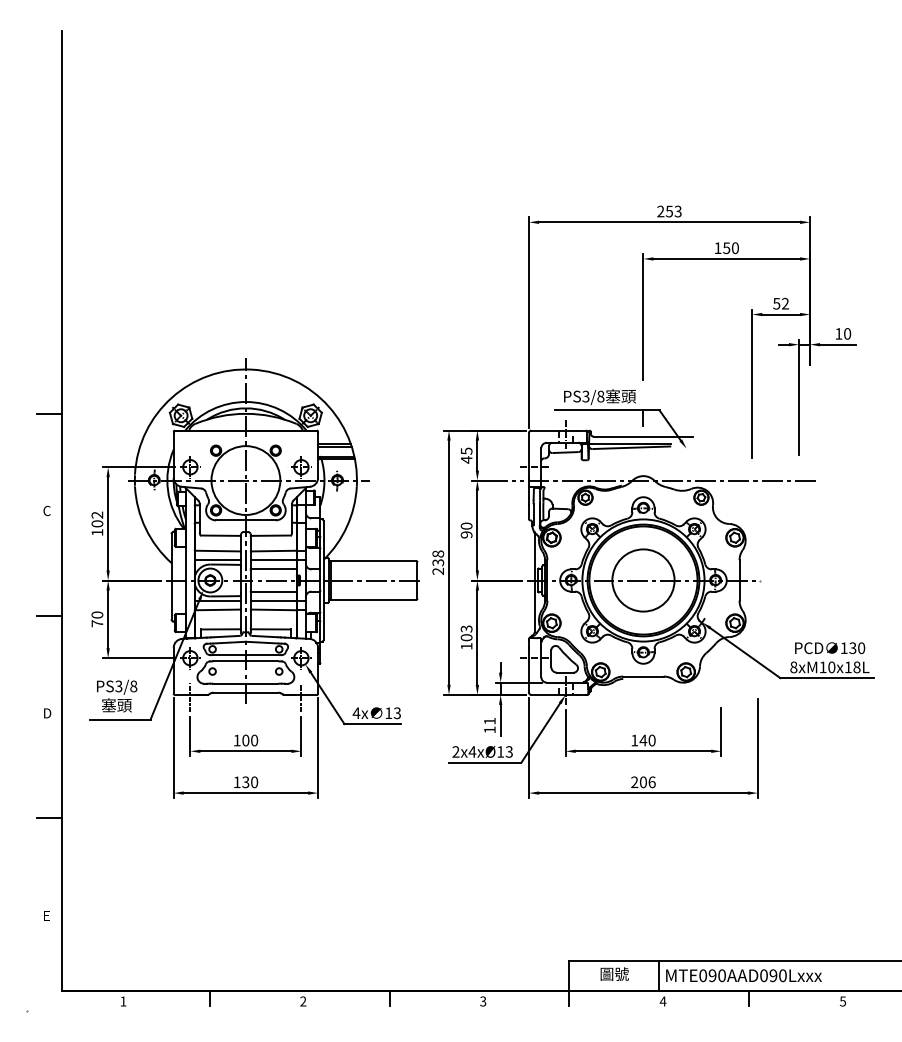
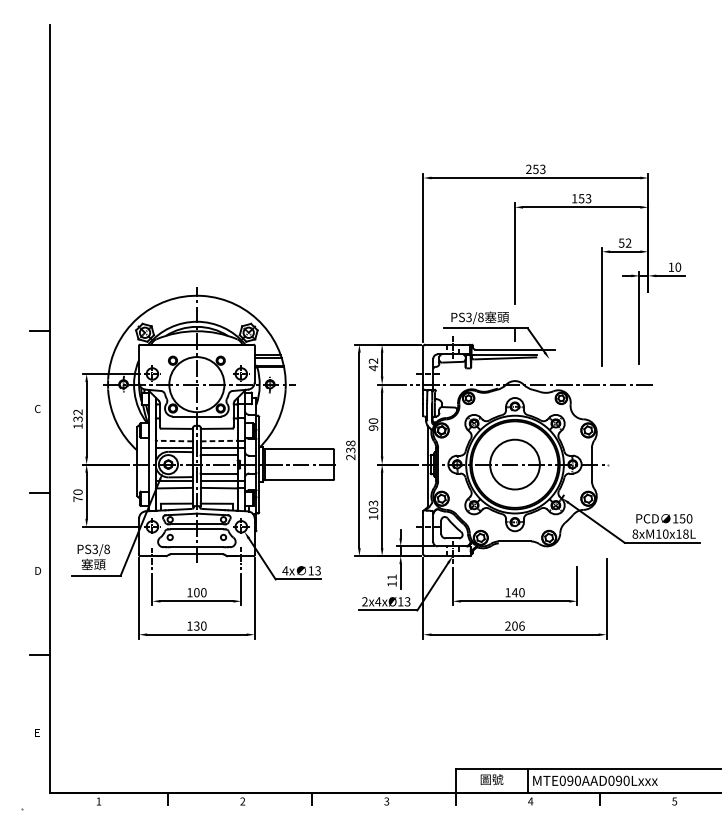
text: (734, 247) -> (587, 198), 150 -> 153
text: (466, 450) -> (373, 360), 45 -> 42
text: (97, 523) -> (78, 419), 102 -> 132
line: (218, 551) -> (174, 441), solid -> dashed
line: (273, 551) -> (218, 441), solid -> dashed
text: (852, 647) -> (682, 518), 130 -> 150

